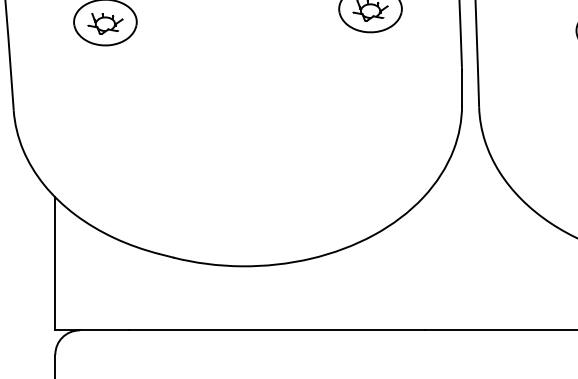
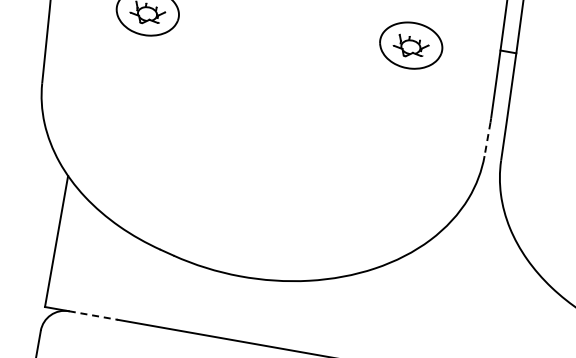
line: (462, 88) -> (487, 139), solid -> dashed
line: (104, 330) -> (93, 315), solid -> dashed

